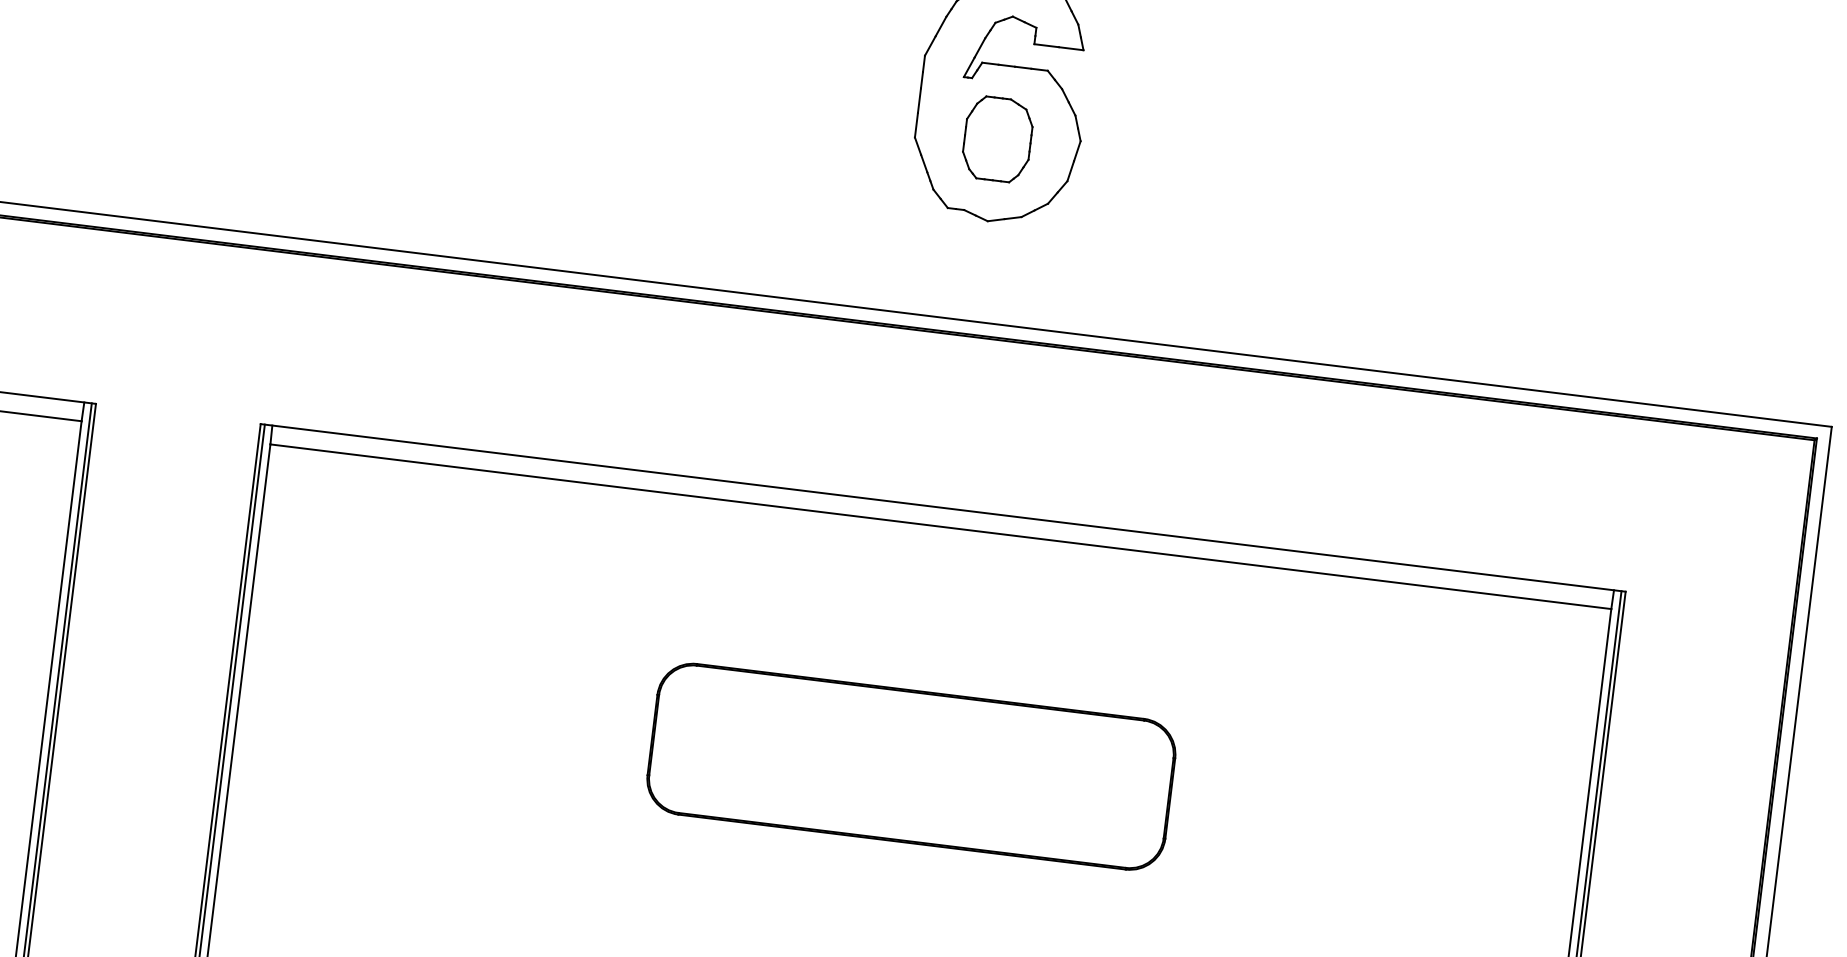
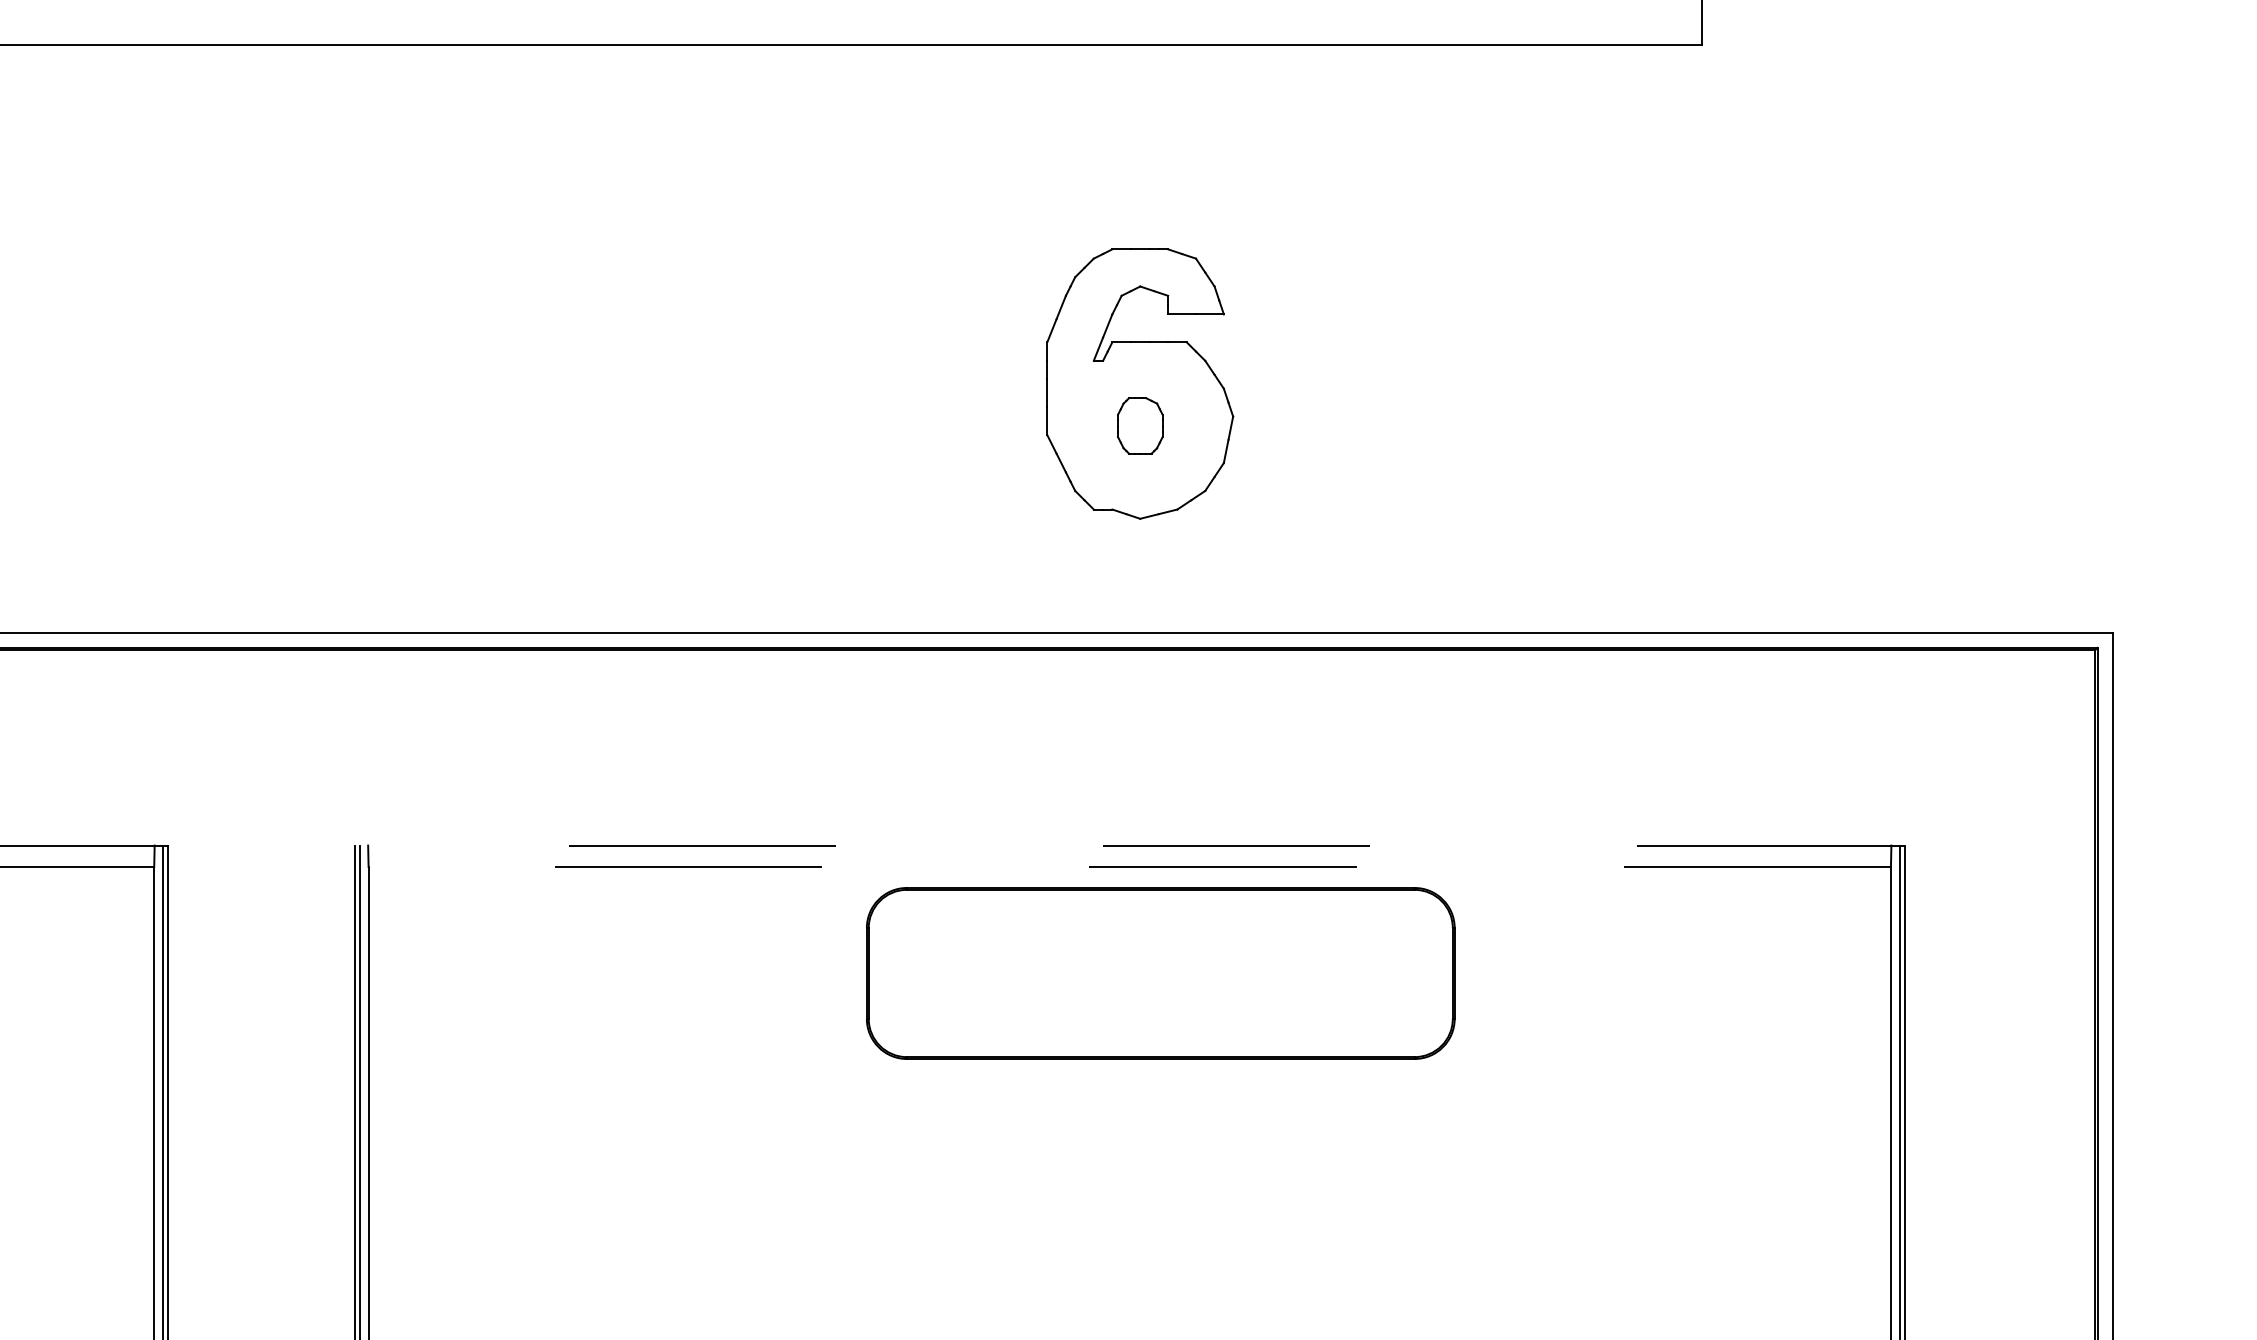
part: (998, 139) -> (1140, 425), size x0.6
line: (942, 507) -> (1129, 845), solid -> dashed
line: (940, 526) -> (1129, 866), solid -> dashed
part: (911, 766) -> (1160, 973), moved

